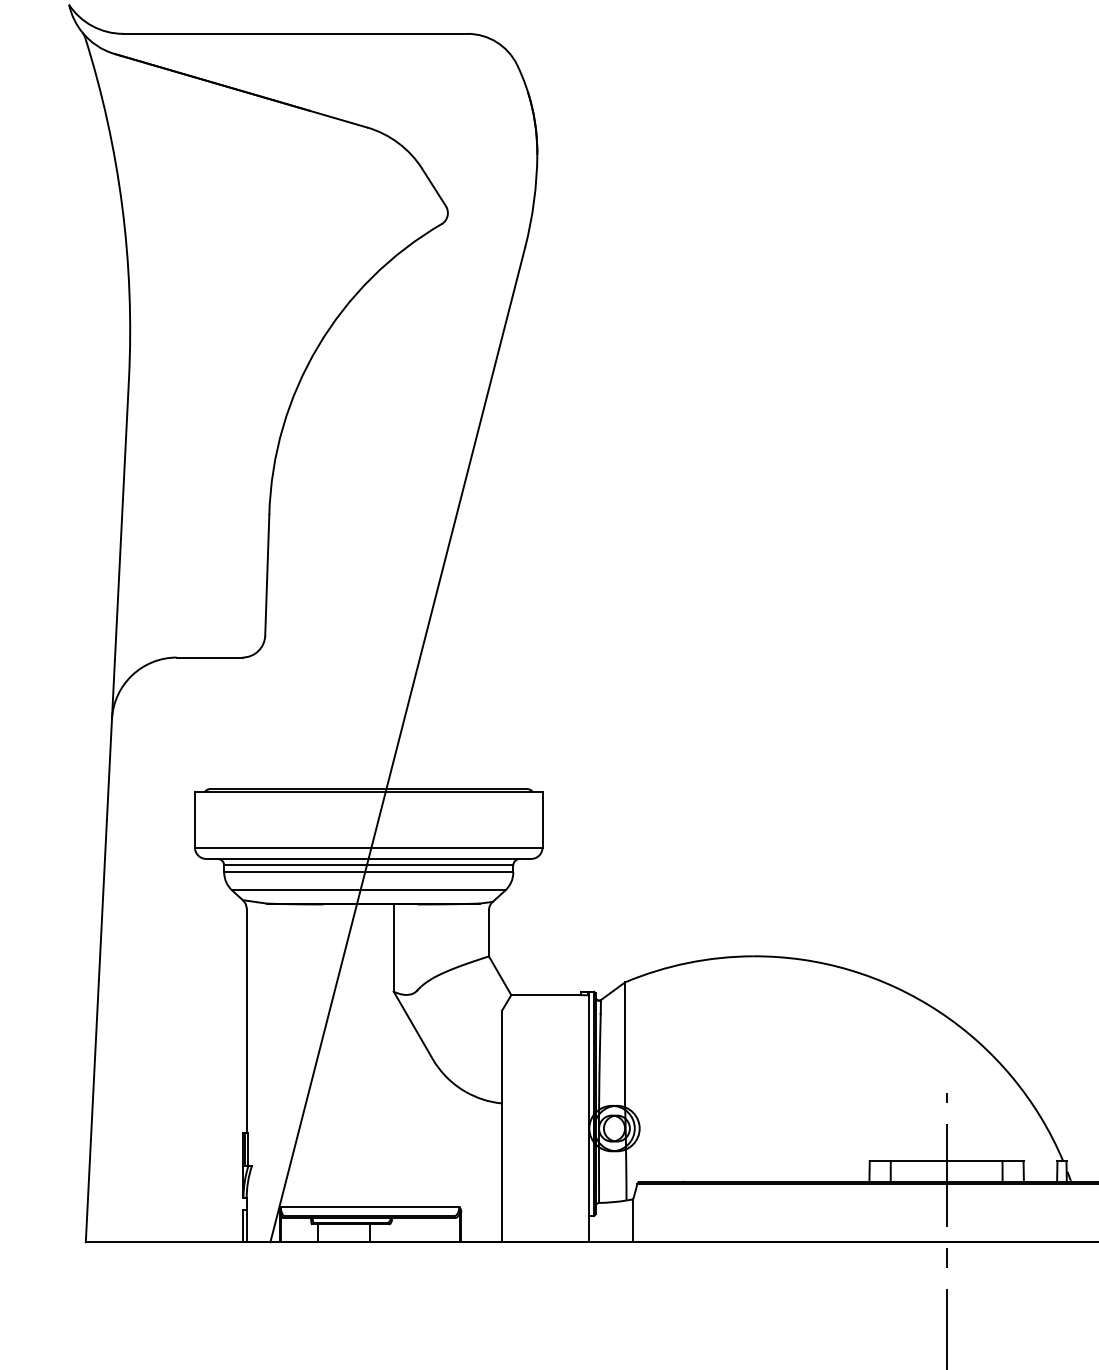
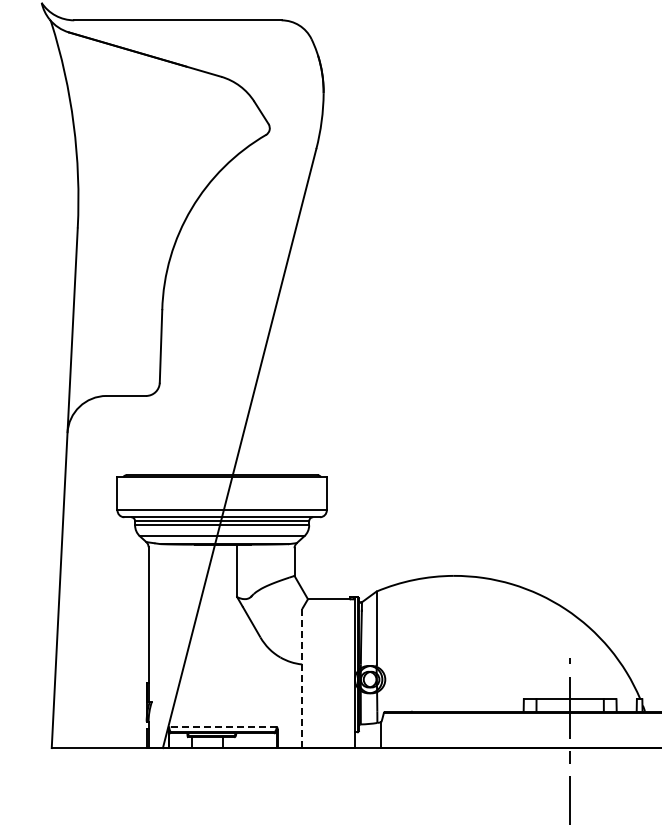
line: (502, 1128) -> (302, 679), solid -> dashed
line: (369, 1206) -> (222, 726), solid -> dashed

